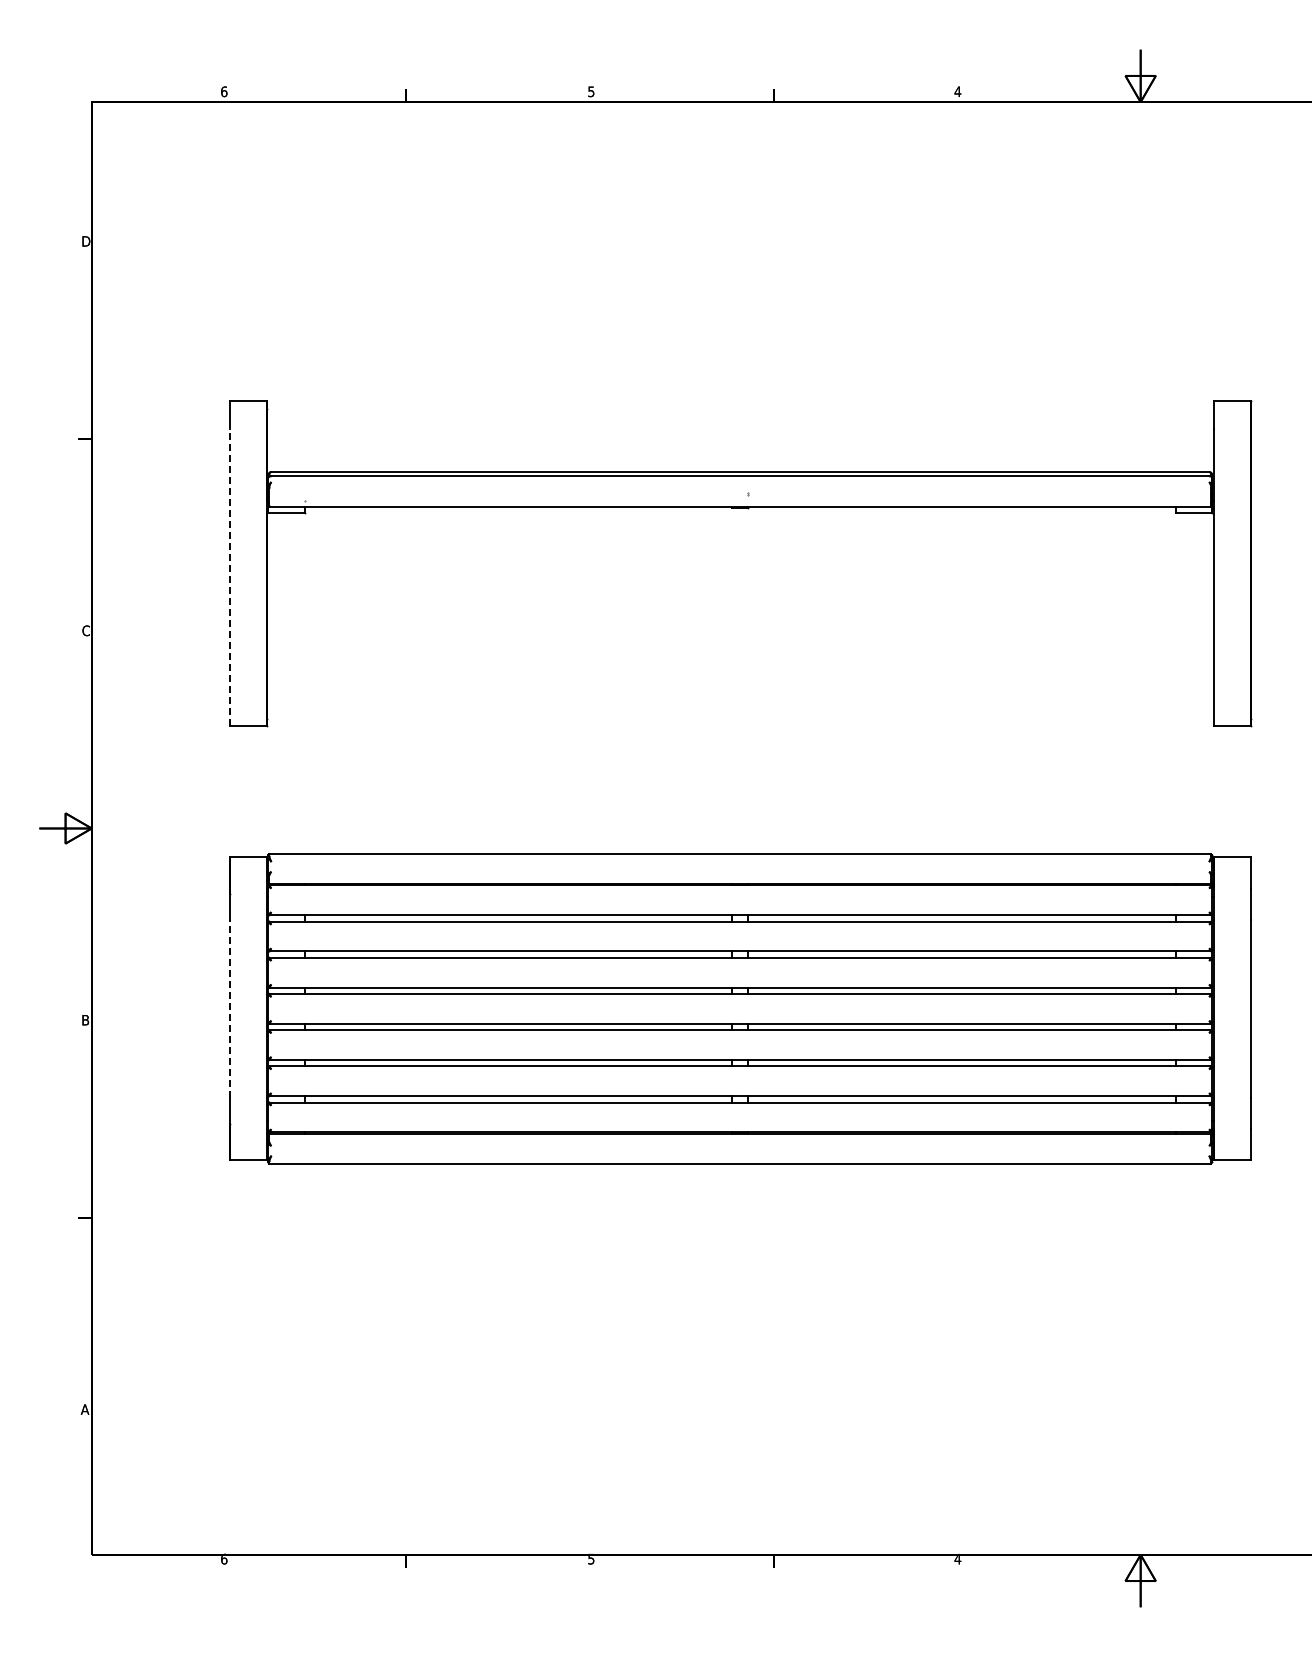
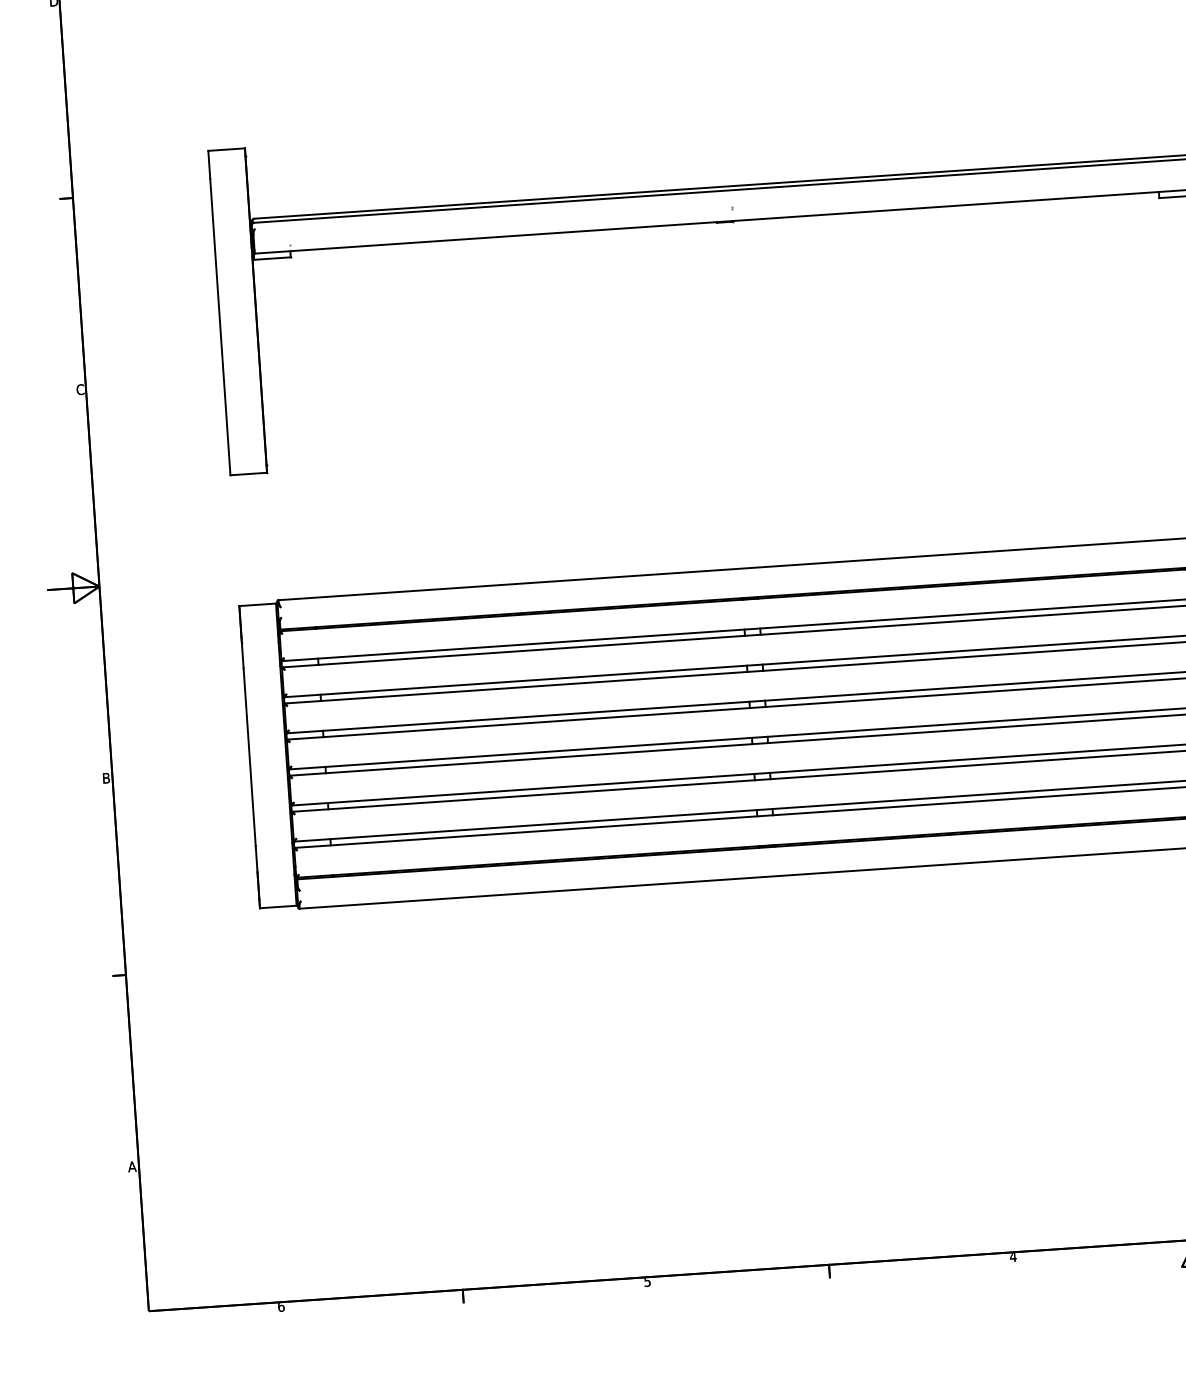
line: (230, 577) -> (220, 326), dashed -> solid
line: (230, 1008) -> (250, 756), dashed -> solid

